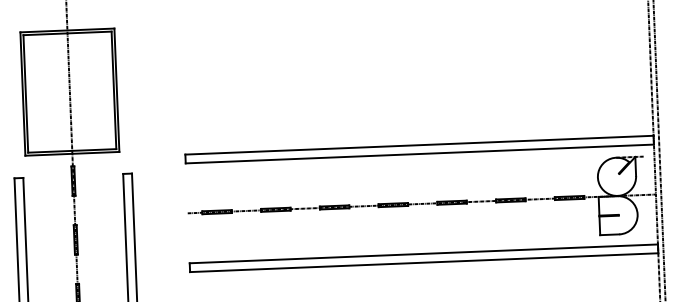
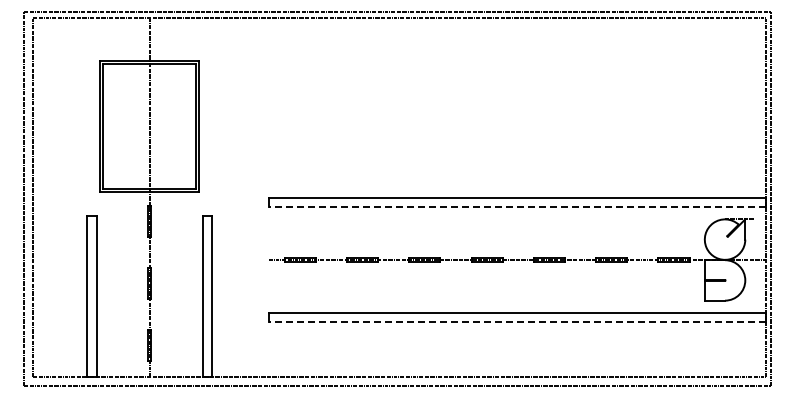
line: (419, 154) -> (516, 207), solid -> dashed
line: (423, 262) -> (516, 322), solid -> dashed

